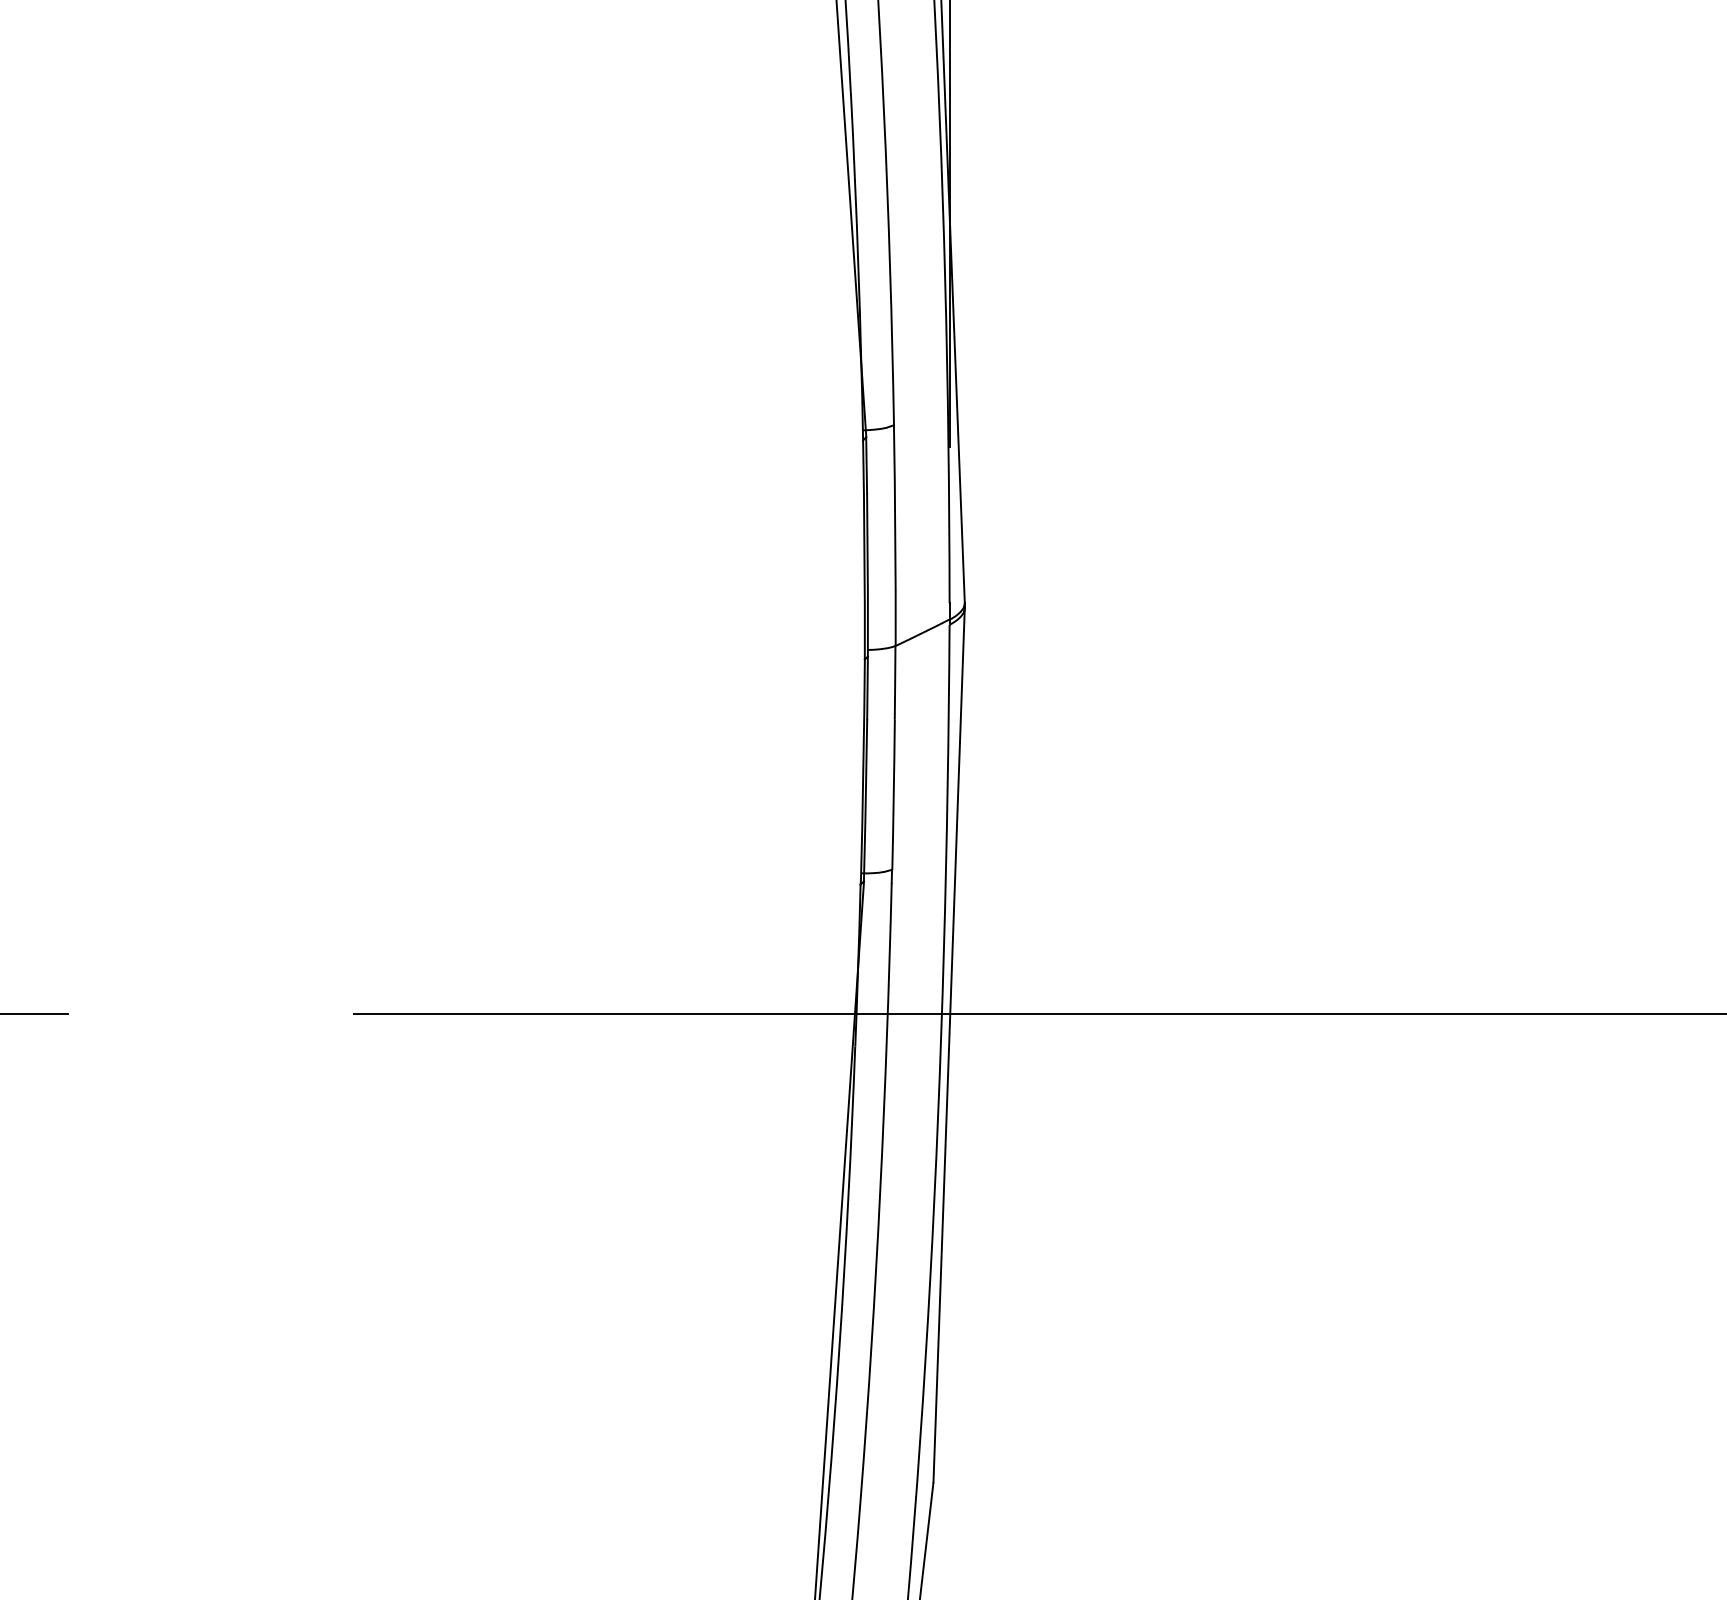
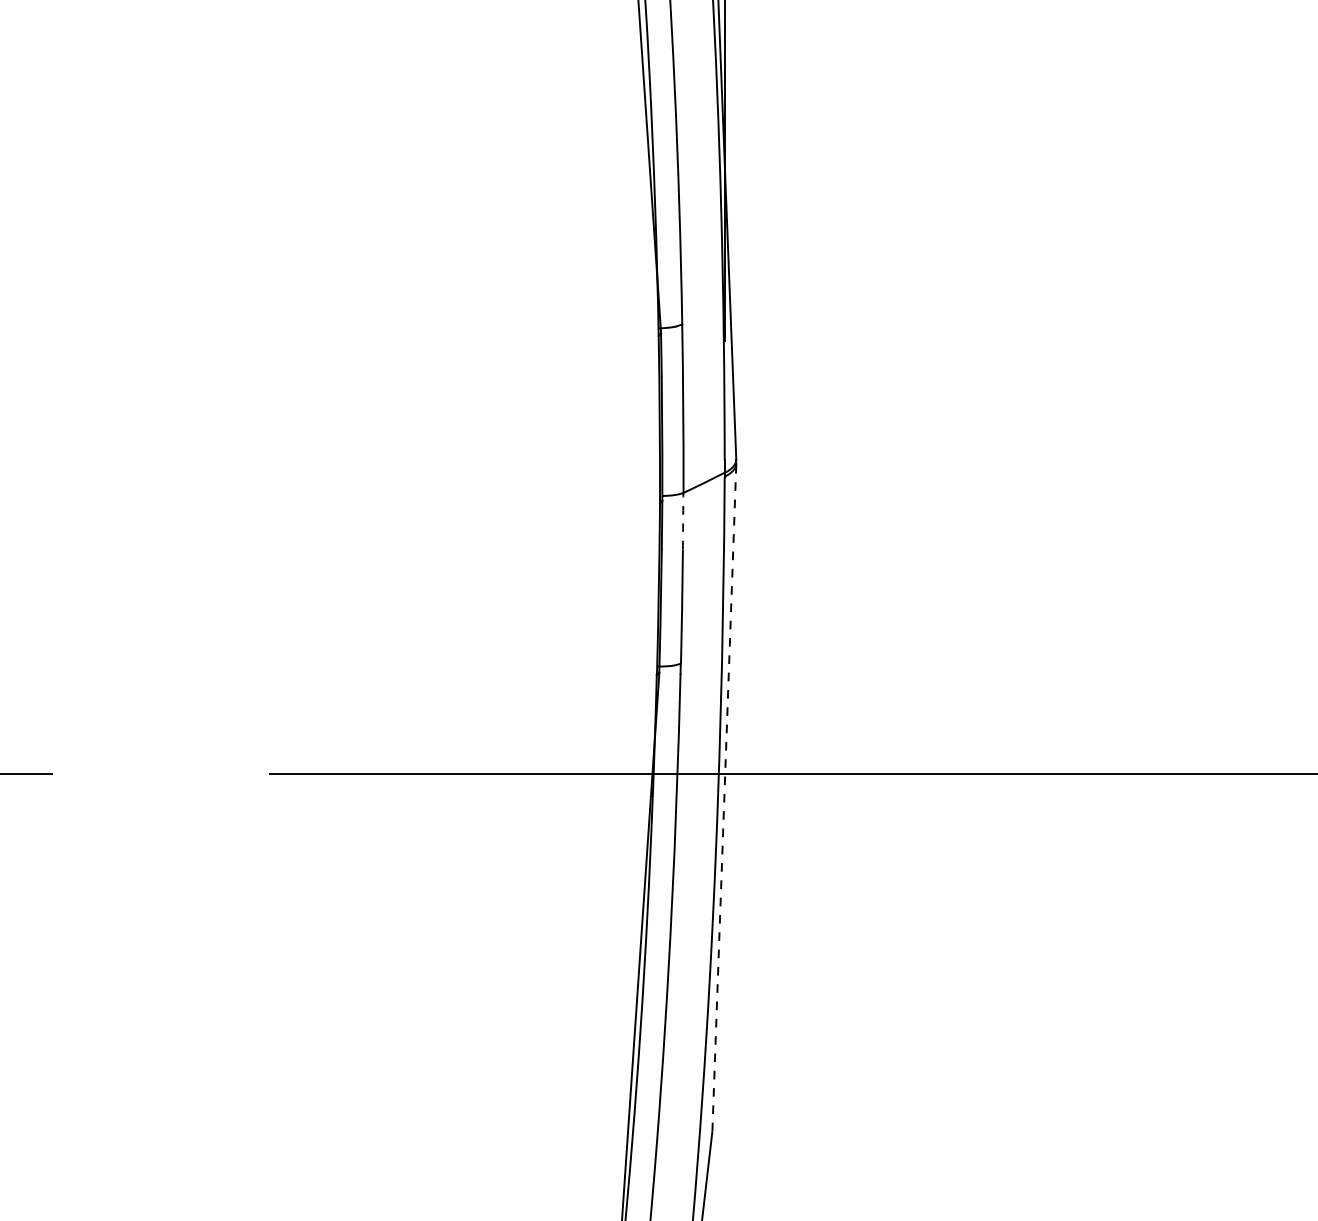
arc: (895, 682) -> (683, 520), solid -> dashed
line: (949, 1044) -> (724, 797), solid -> dashed

